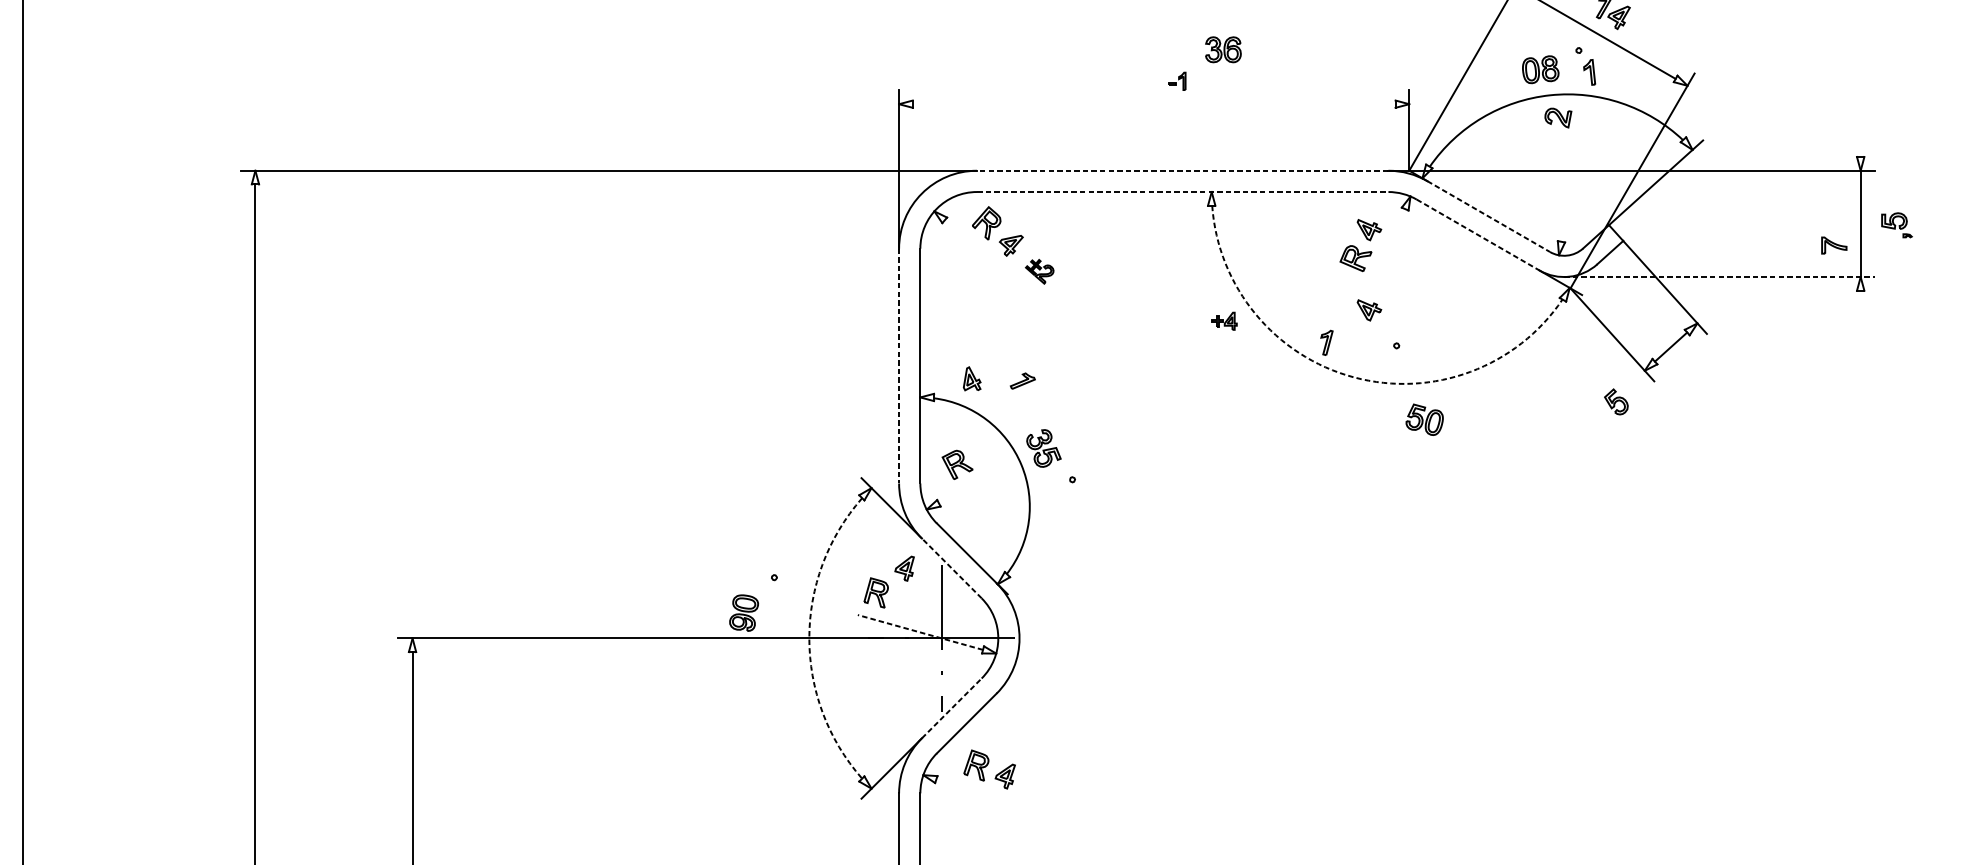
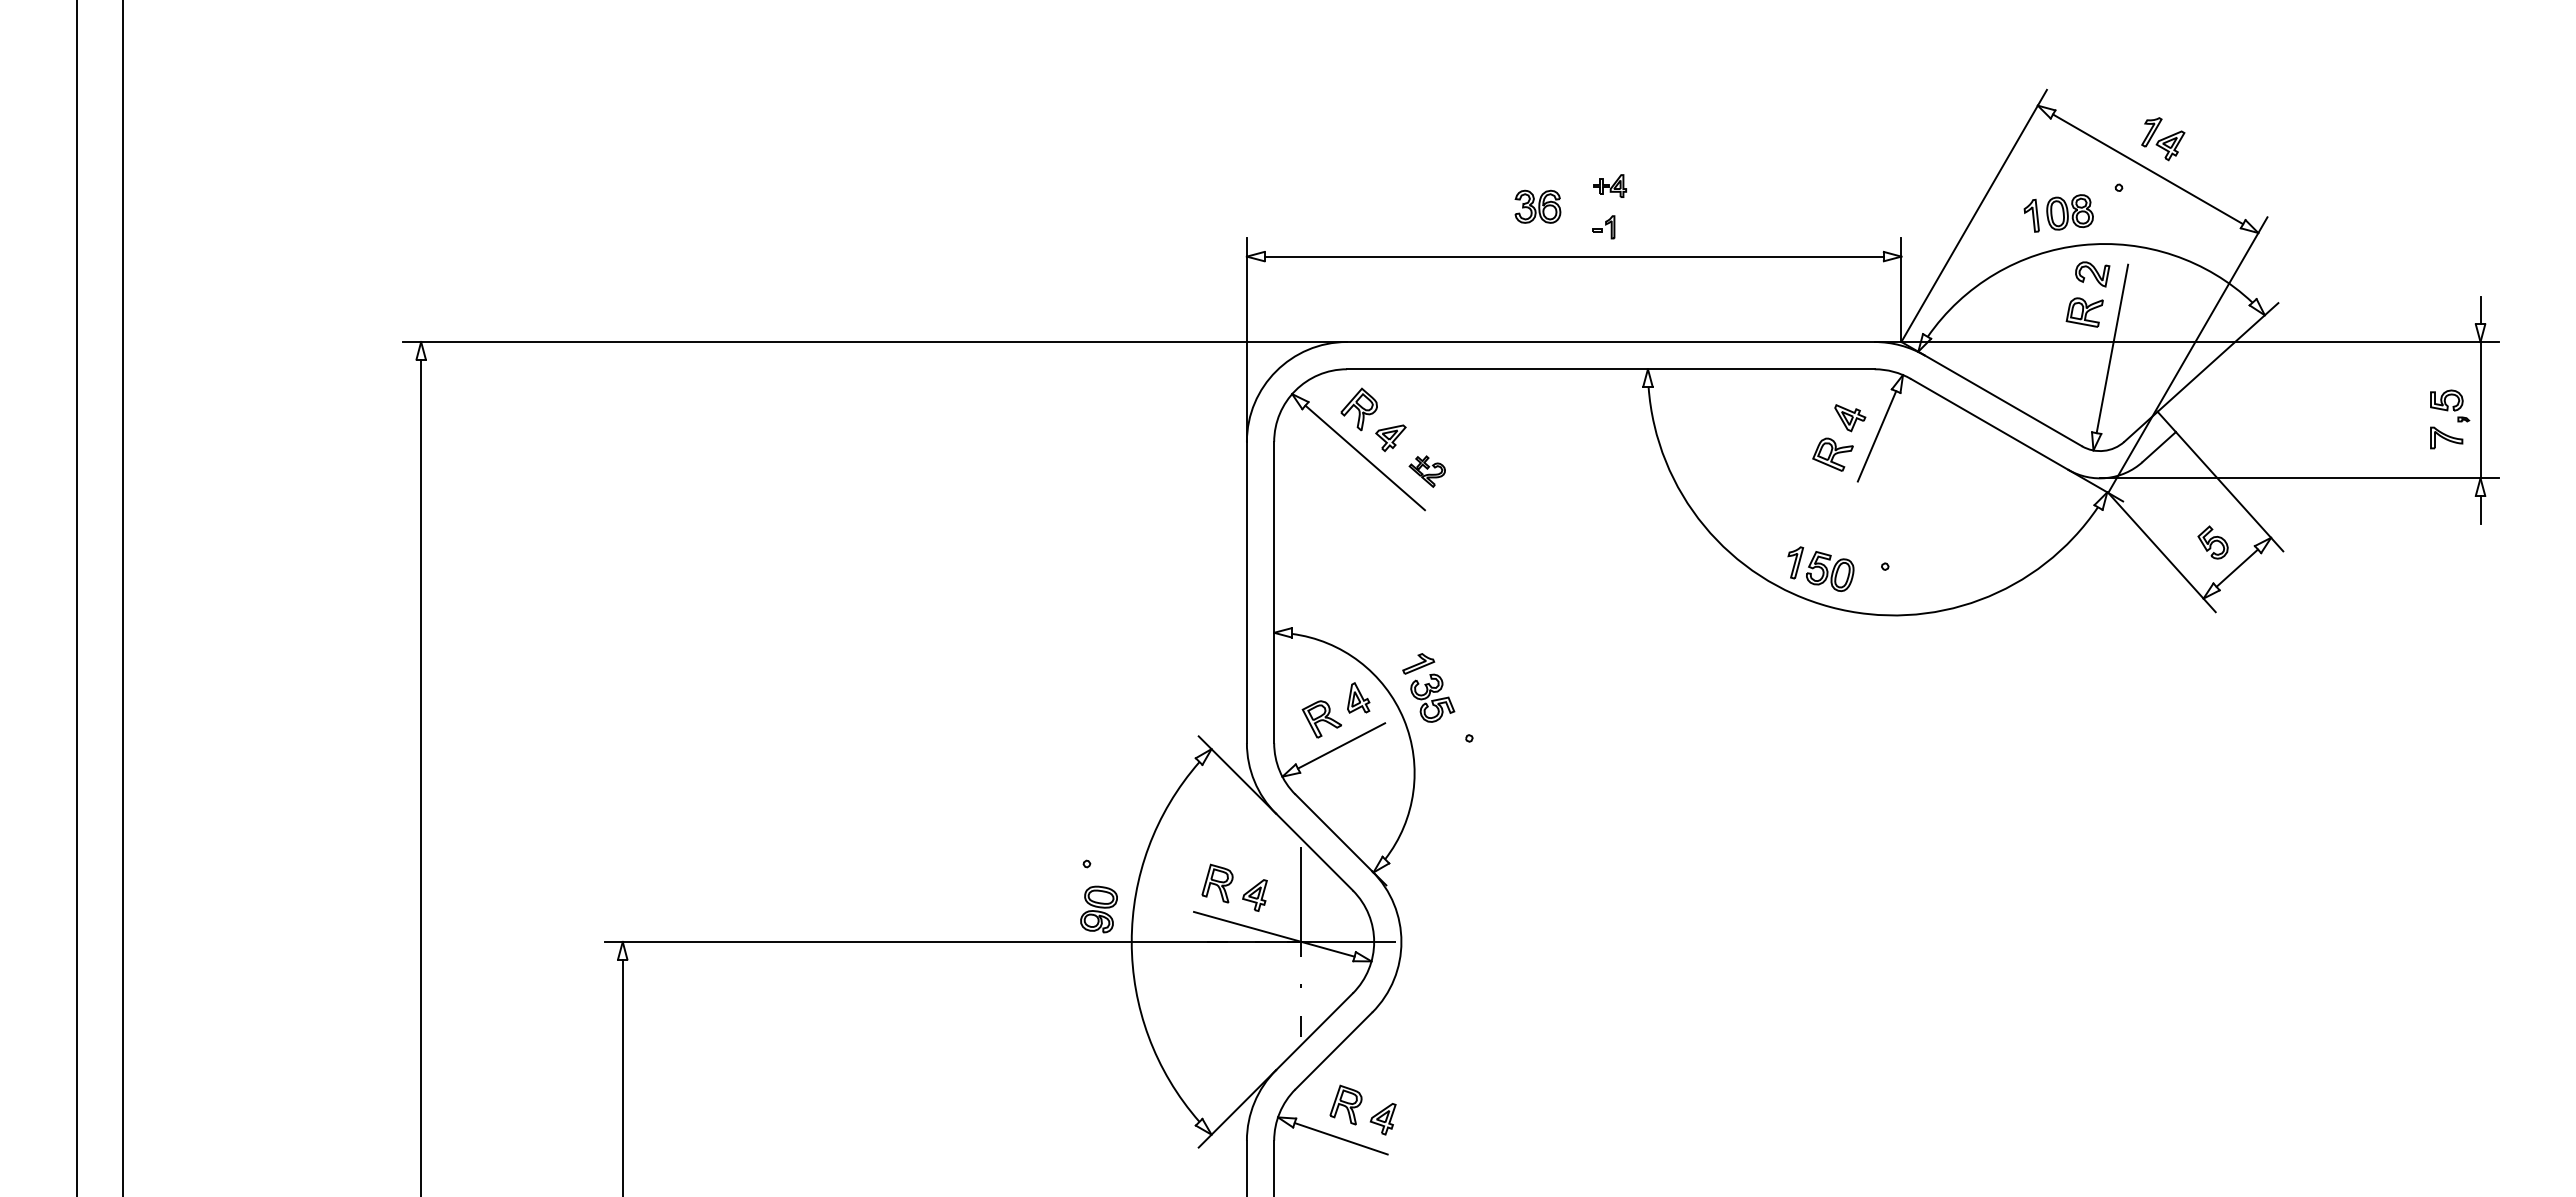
part: (1223, 49) -> (1537, 206), moved
part: (1589, 72) -> (2031, 215), moved
line: (1153, 104) -> (1573, 256), added
line: (1860, 146) -> (2480, 310), added
part: (1552, 147) -> (2084, 312), added
line: (1182, 171) -> (1610, 342), dashed -> solid
line: (1573, 175) -> (2112, 348), added
line: (1182, 192) -> (1610, 369), dashed -> solid
line: (1488, 216) -> (2003, 400), dashed -> solid
part: (1897, 224) -> (2450, 405), moved
line: (1477, 235) -> (1989, 424), dashed -> solid
line: (1389, 244) -> (1876, 436), added
line: (990, 260) -> (1364, 457), added
line: (1719, 277) -> (2299, 478), dashed -> solid
line: (1860, 301) -> (2480, 509), added
part: (1369, 310) -> (1850, 521), removed
part: (1223, 320) -> (1609, 185), moved
line: (898, 366) -> (1246, 592), dashed -> solid
arc: (1354, 377) -> (1830, 607), dashed -> solid
part: (972, 378) -> (1358, 697), moved
part: (1022, 380) -> (1418, 663), moved
part: (1615, 401) -> (2212, 542), moved
part: (1424, 419) -> (1830, 571), moved
line: (972, 485) -> (1341, 745), added
line: (951, 567) -> (1314, 851), dashed -> solid
part: (904, 568) -> (1254, 895), moved
part: (743, 613) -> (1098, 909), moved
line: (919, 632) -> (1273, 934), dashed -> solid
arc: (809, 638) -> (1131, 941), dashed -> solid
line: (951, 708) -> (1314, 1031), dashed -> solid
line: (972, 791) -> (1340, 1138), added

